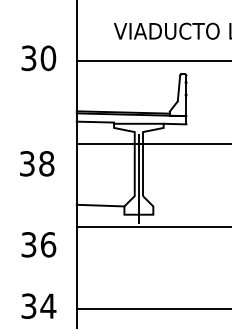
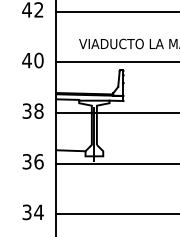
text: (28, 58) -> (26, 60), 30 -> 40
text: (36, 162) -> (32, 110), moved
text: (37, 244) -> (32, 161), moved

